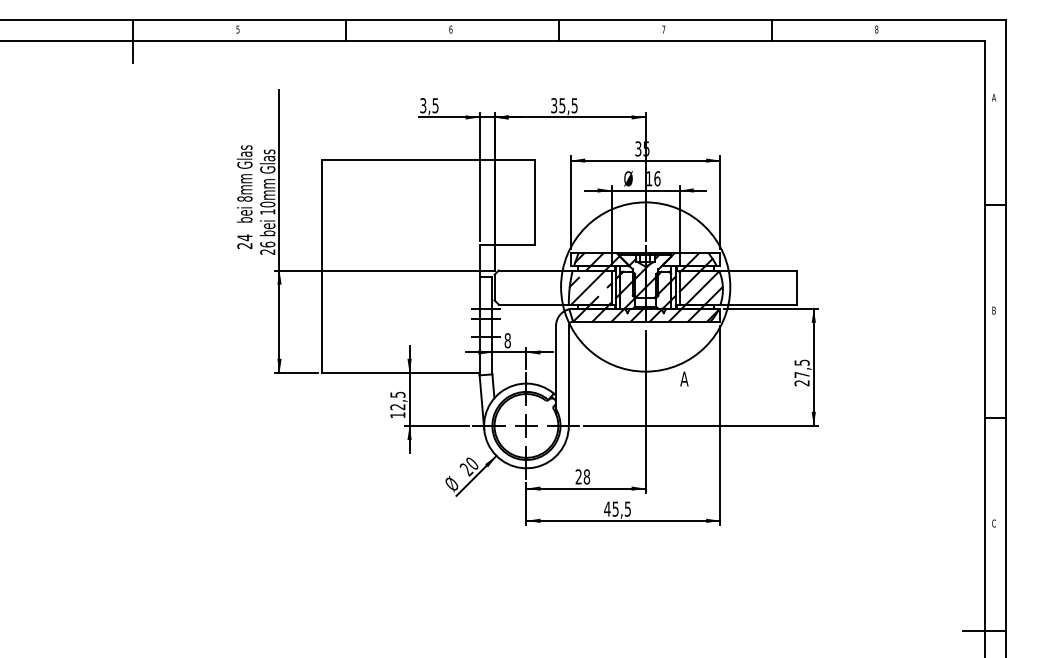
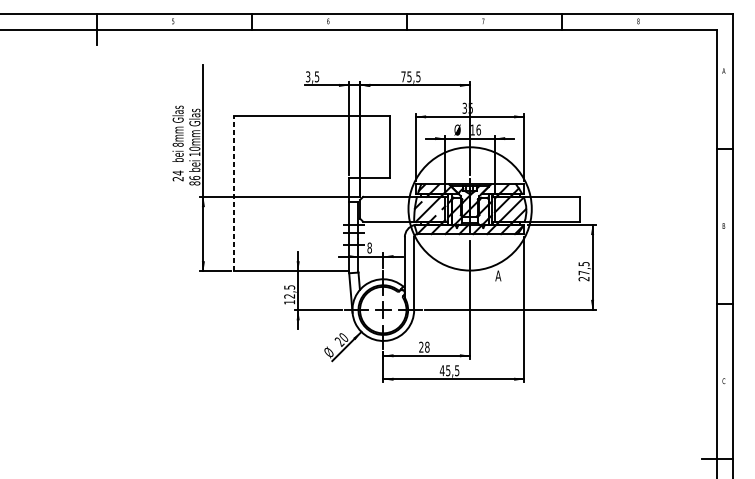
text: (554, 105) -> (403, 76), 35,5 -> 75,5
text: (267, 251) -> (194, 183), 26 -> 86
line: (322, 265) -> (234, 193), solid -> dashed

